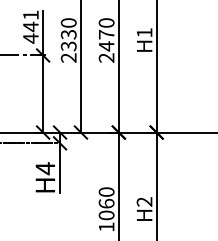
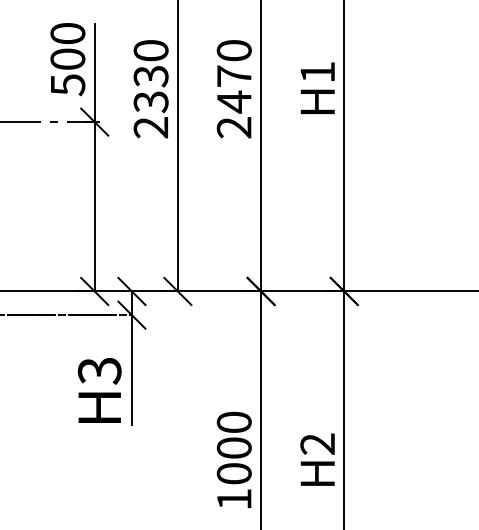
text: (30, 26) -> (66, 58), 441 -> 500
text: (45, 168) -> (99, 370), H4 -> H3
text: (106, 203) -> (234, 447), 1060 -> 1000

